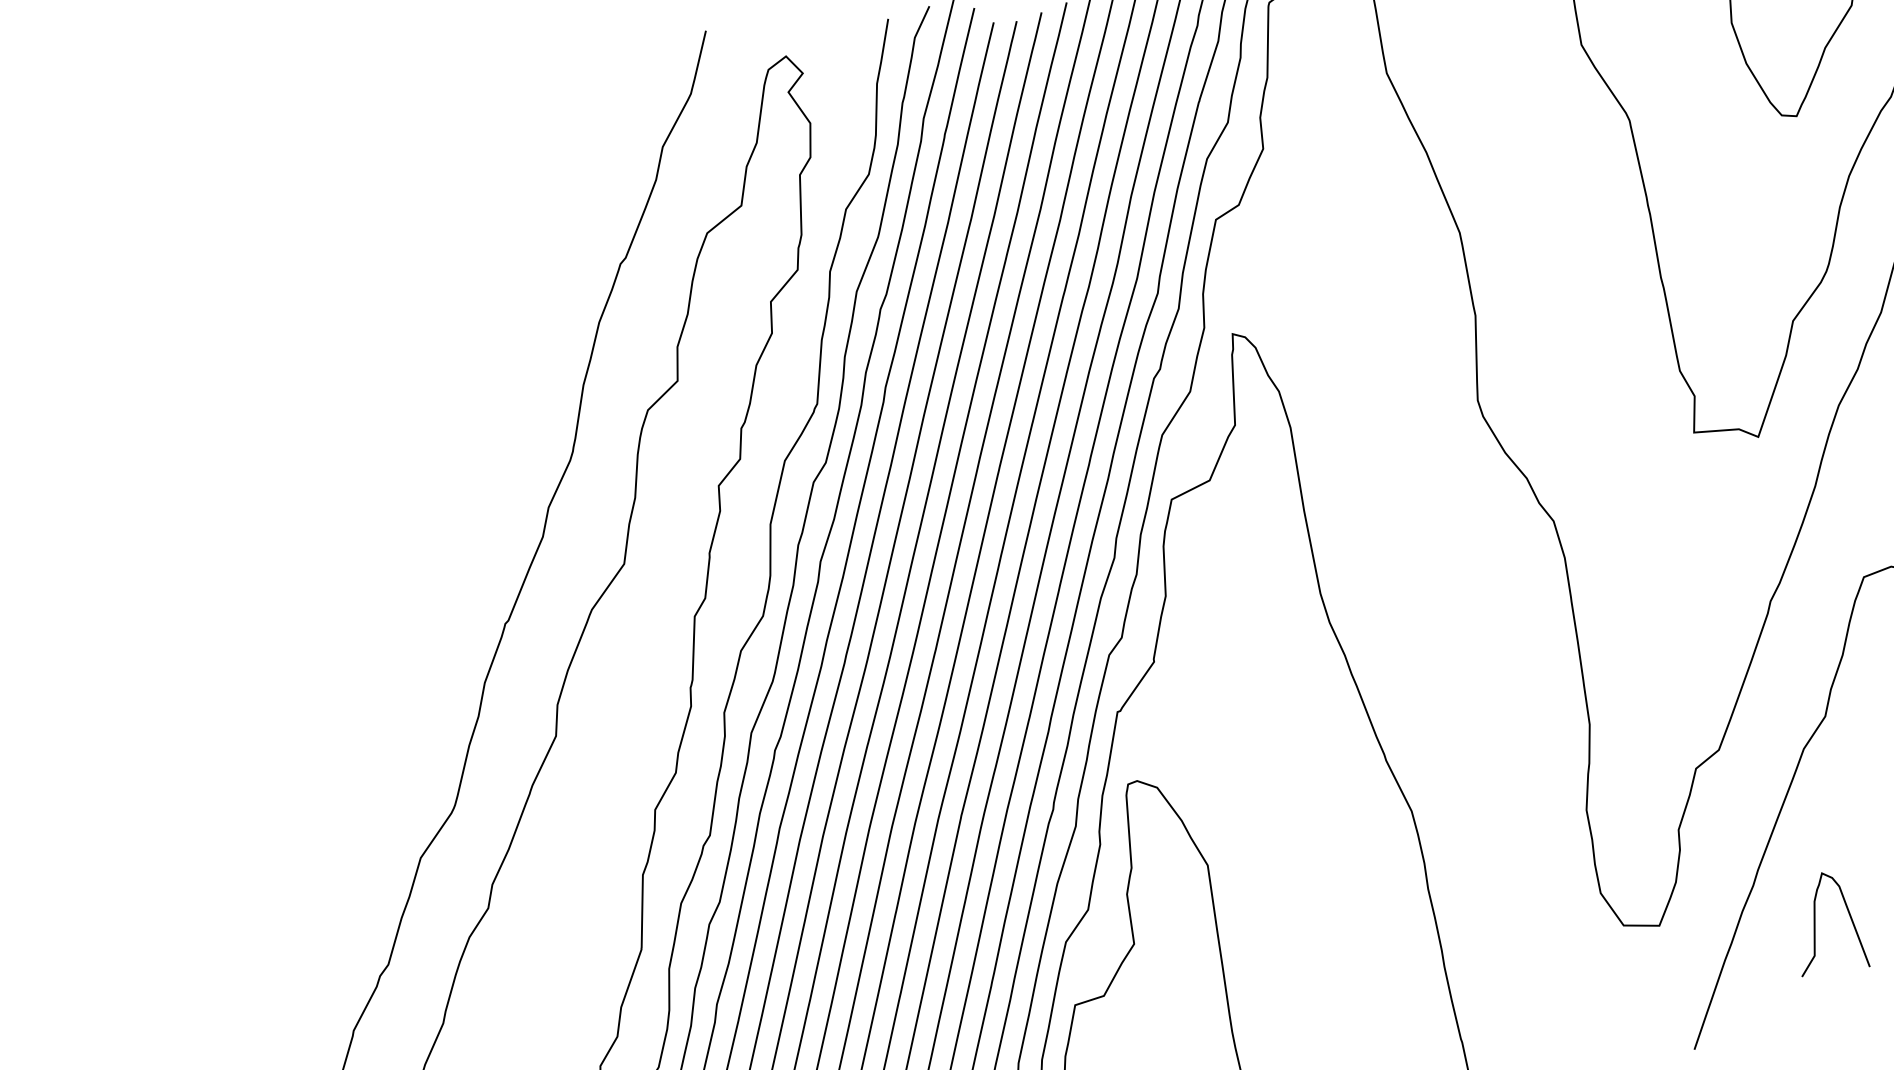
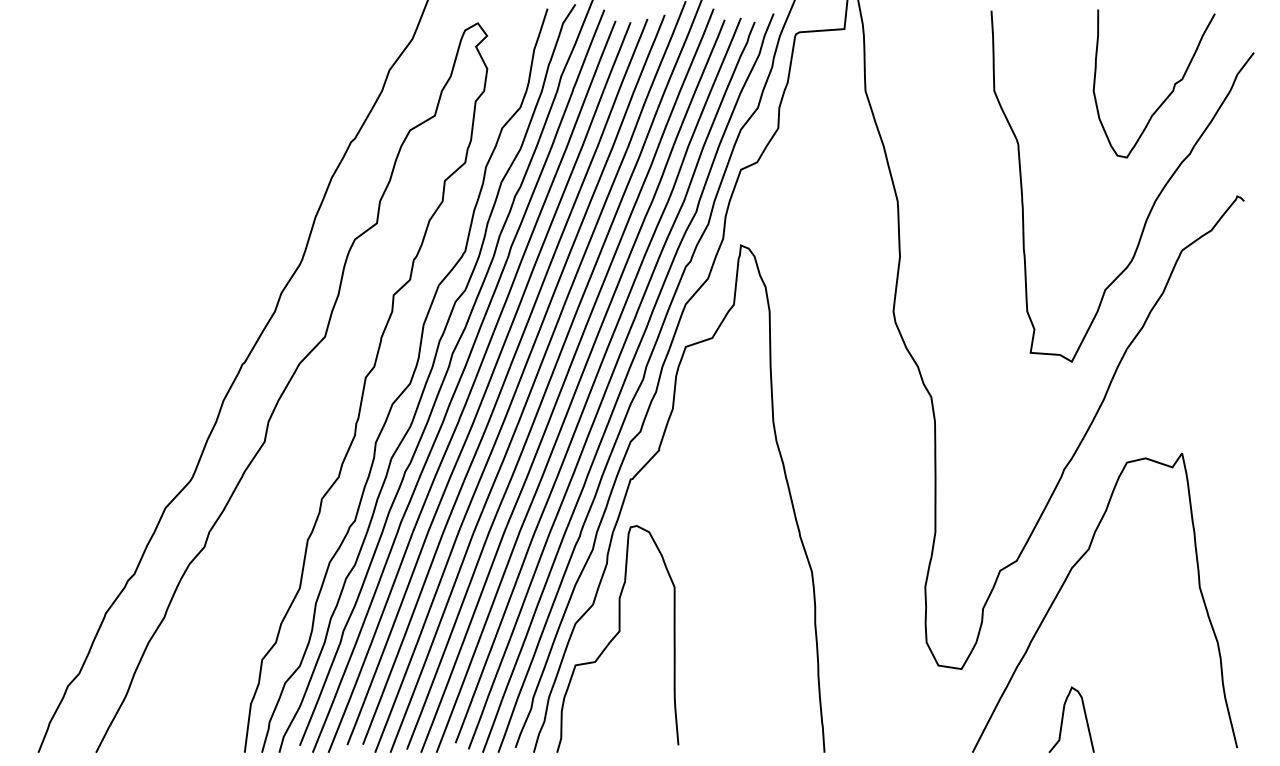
curve: (1816, 923) -> (1063, 719), moved

